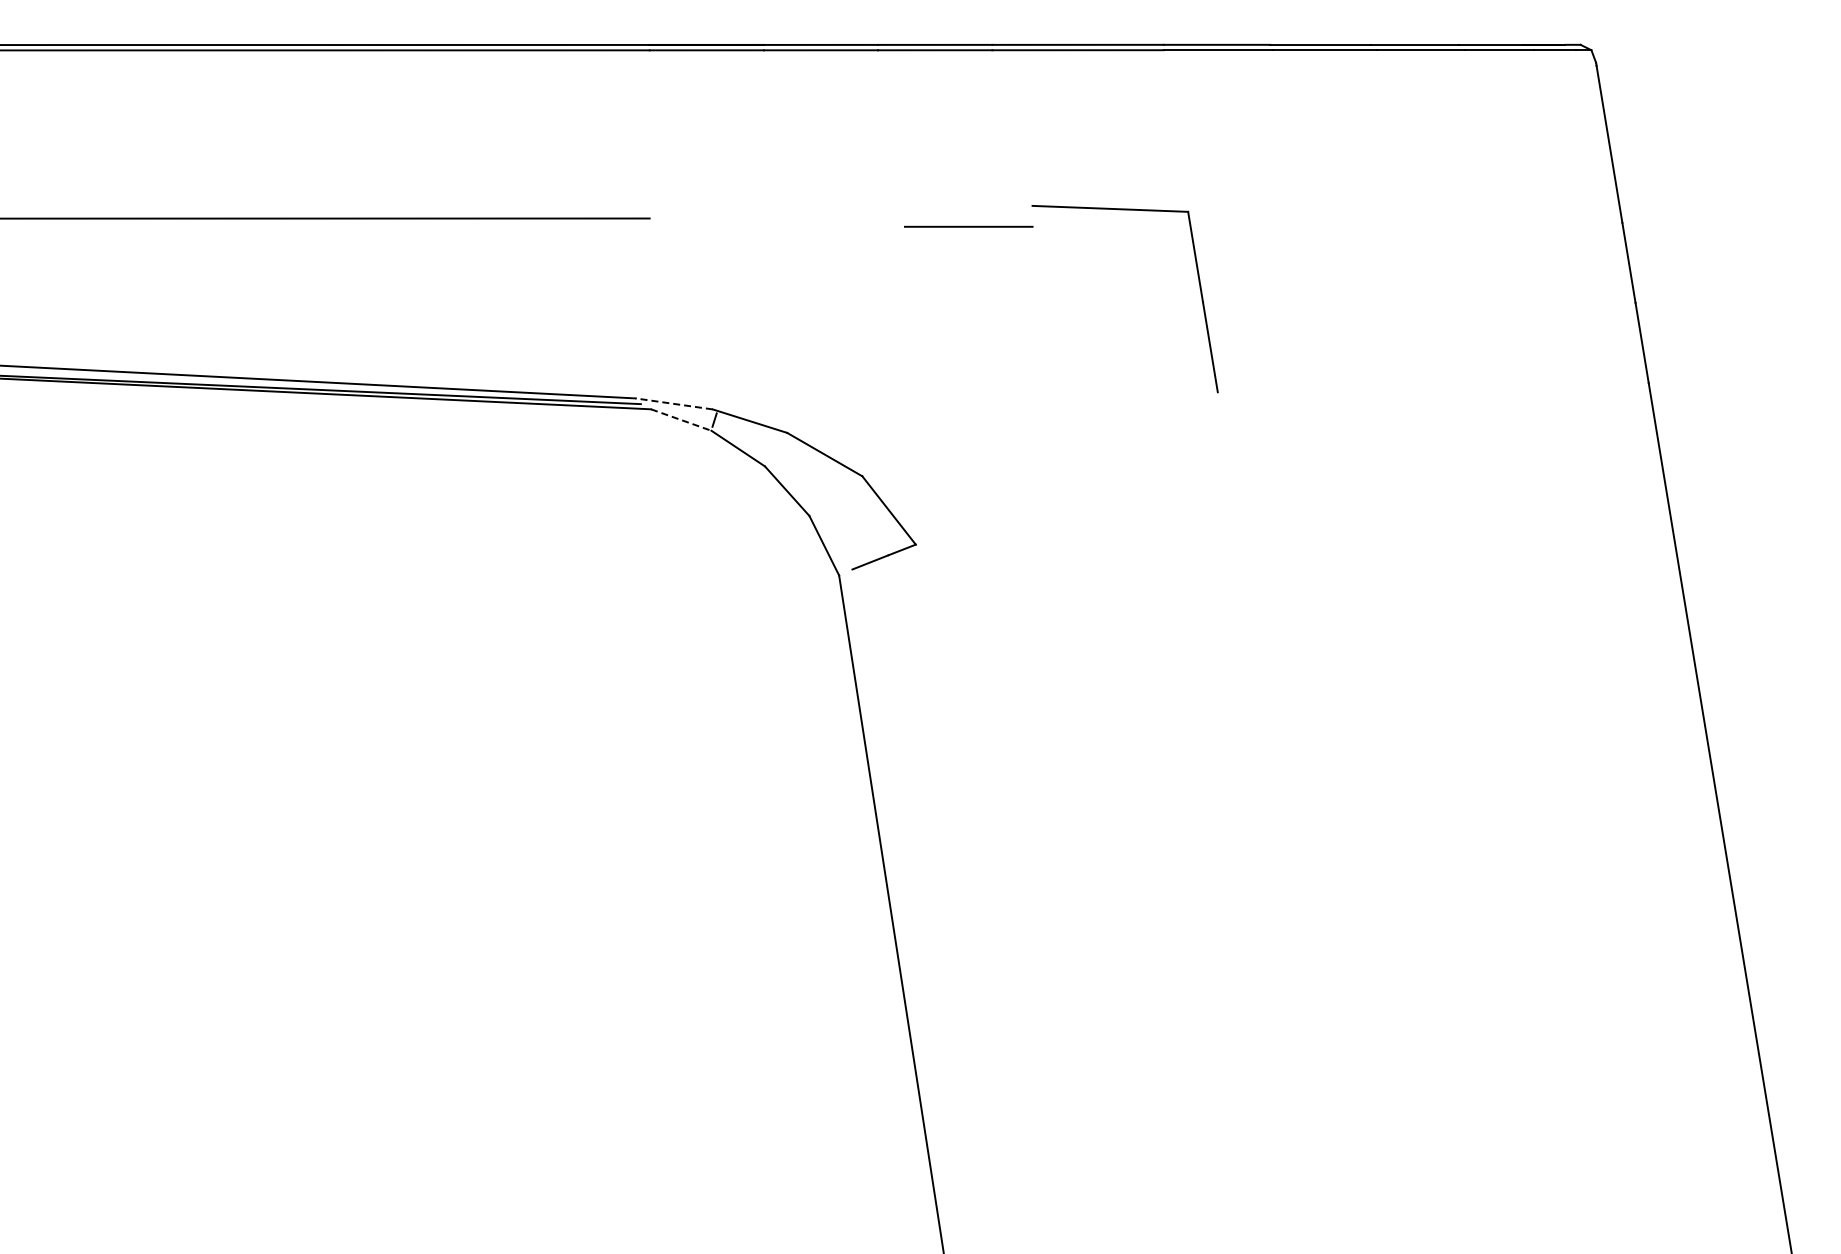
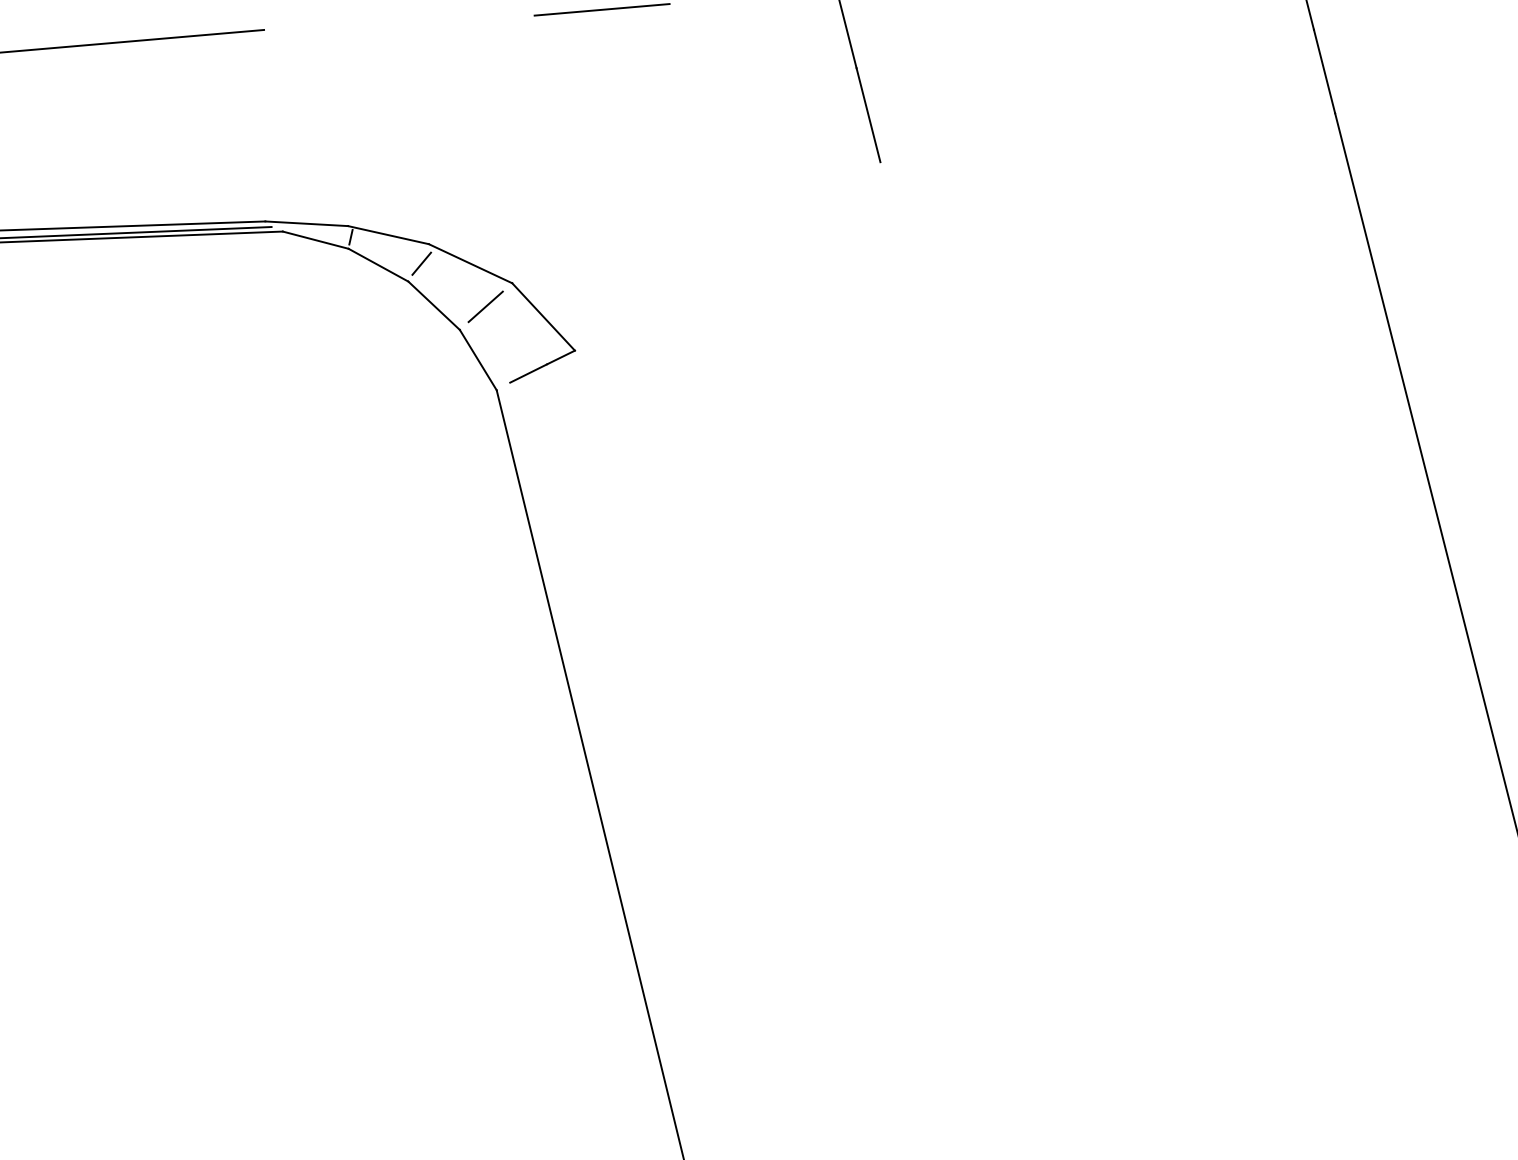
line: (673, 403) -> (305, 223), dashed -> solid
line: (681, 420) -> (315, 240), dashed -> solid
line: (778, 450) -> (421, 263), added
line: (835, 496) -> (485, 307), added

